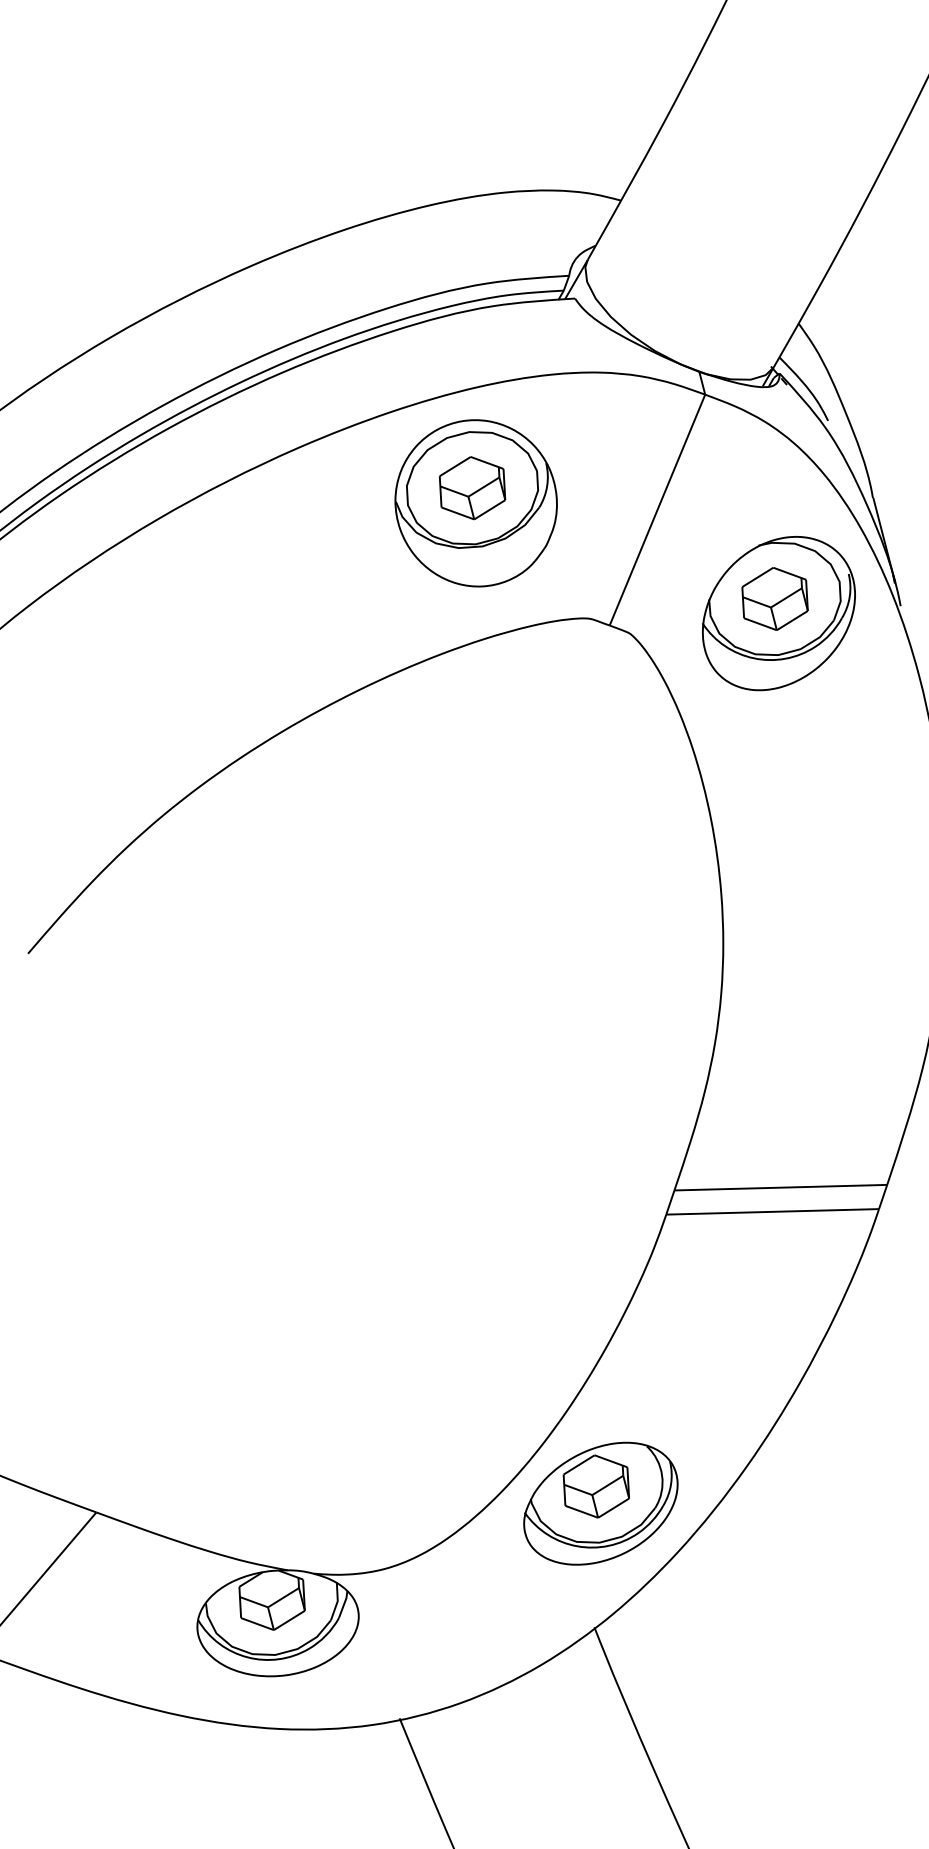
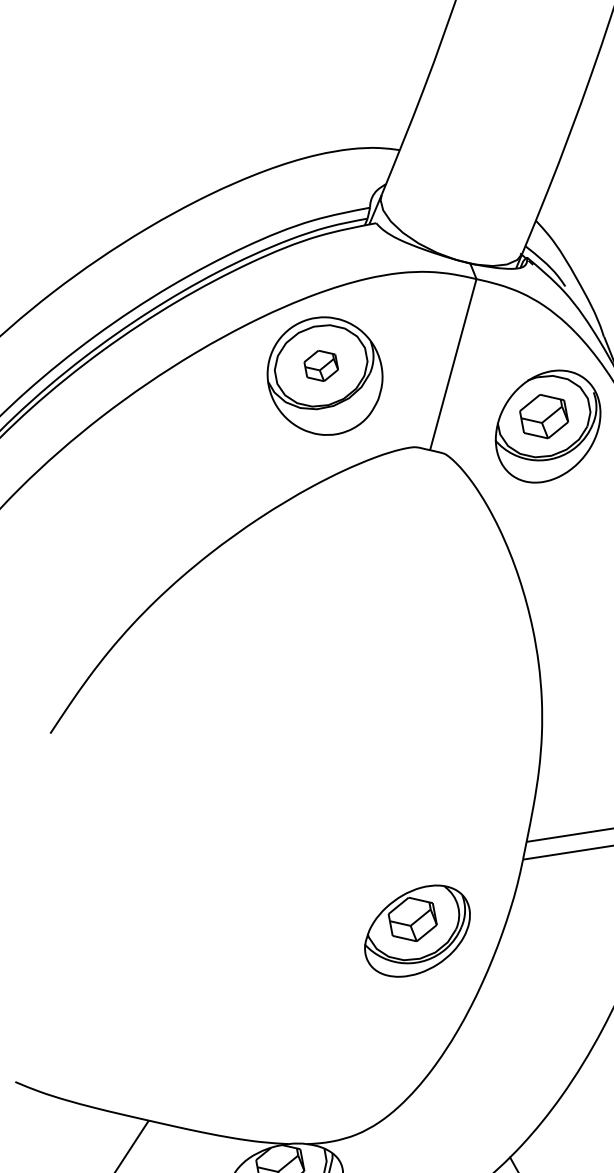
part: (472, 488) -> (321, 366), size x0.7
part: (600, 1503) -> (417, 931), moved

